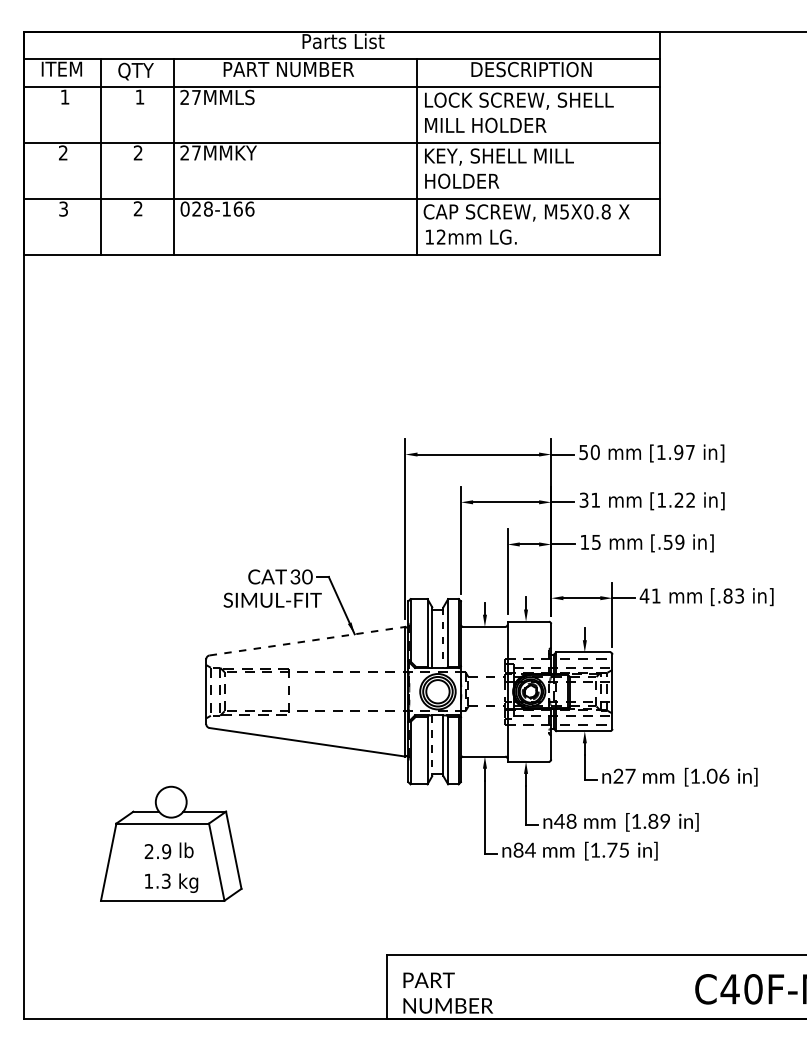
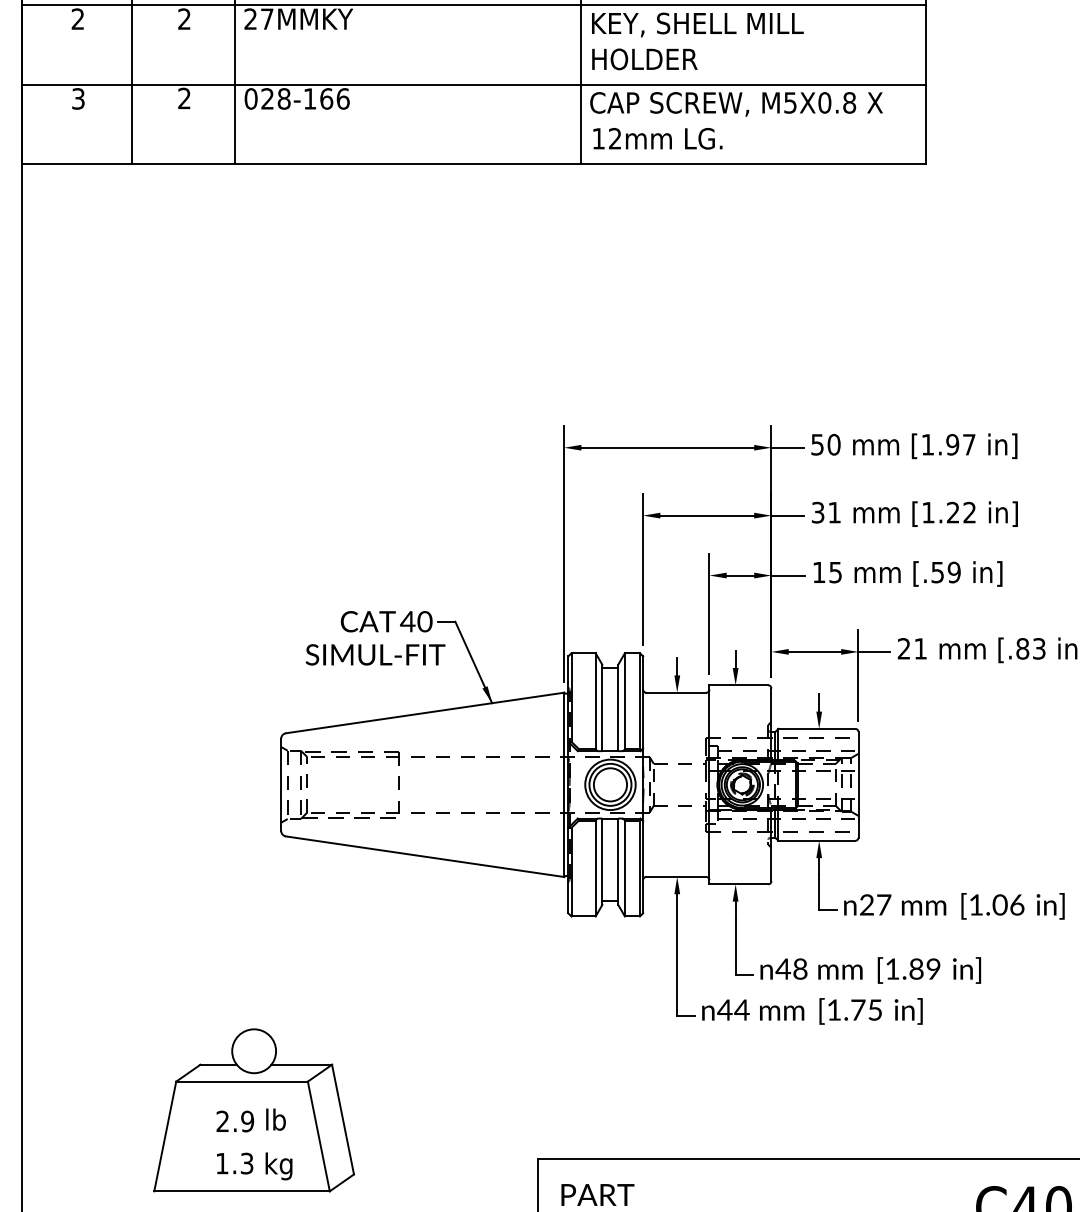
text: (294, 576) -> (406, 621), 30 -> 40
text: (644, 595) -> (903, 648), 41 -> 21
line: (443, 638) -> (618, 709), dashed -> solid
line: (307, 641) -> (425, 713), dashed -> solid
line: (432, 746) -> (602, 862), dashed -> solid
part: (171, 843) -> (254, 1109), moved
text: (518, 849) -> (724, 1009), 84 -> 44

